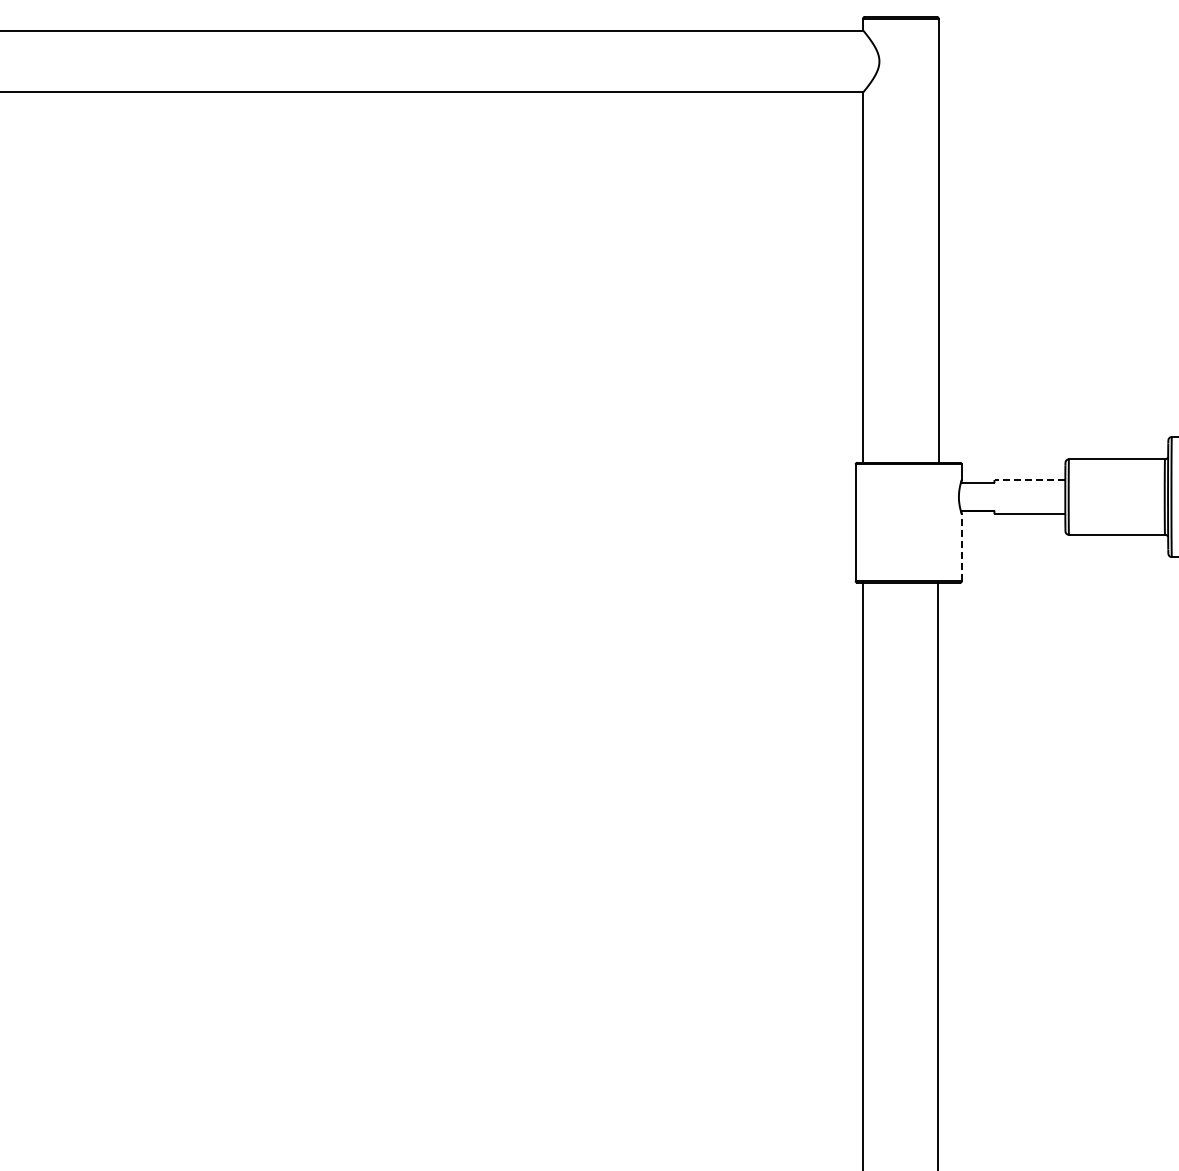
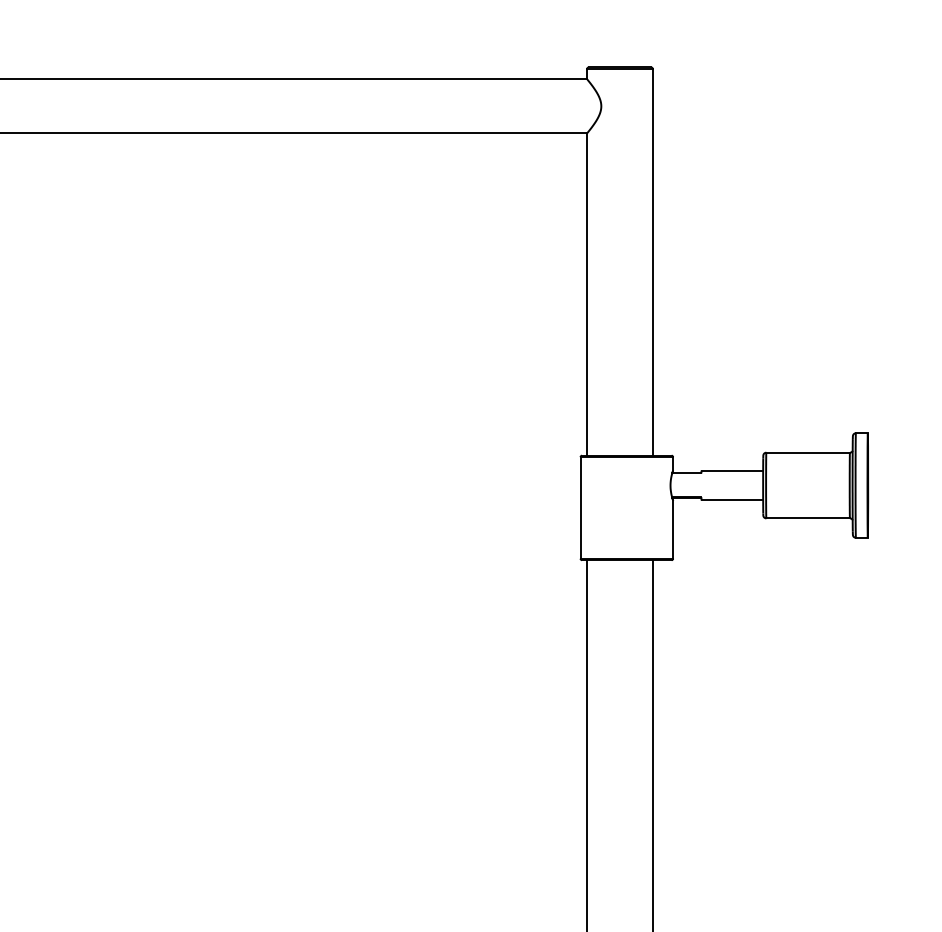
line: (1029, 479) -> (731, 470), dashed -> solid
line: (961, 547) -> (672, 529), dashed -> solid

